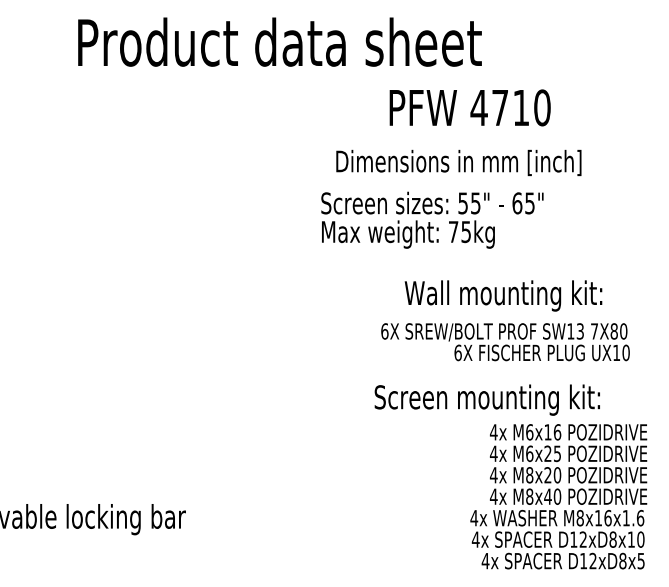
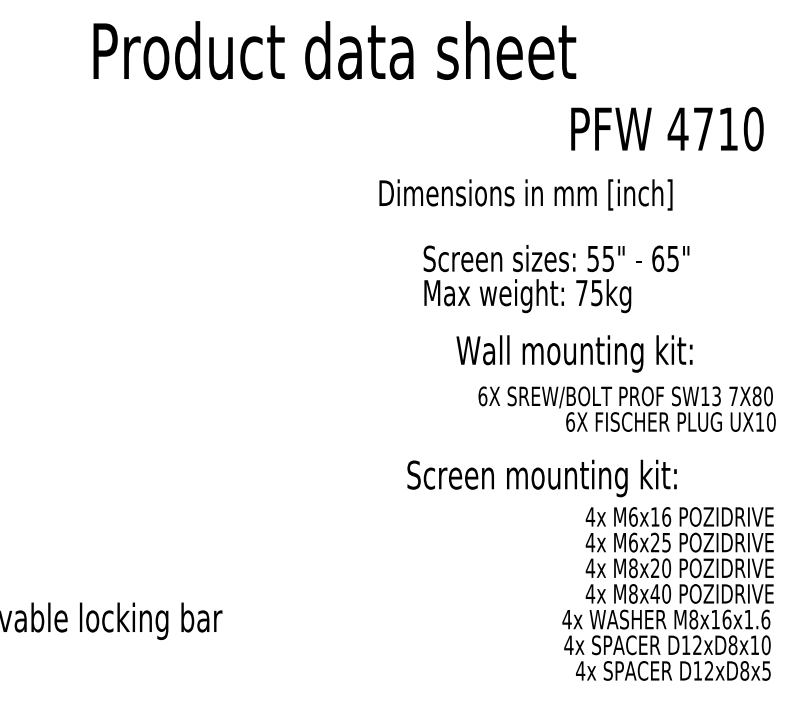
text: (469, 107) -> (666, 128), moved
text: (458, 162) -> (525, 194), moved
text: (432, 219) -> (556, 278), moved
text: (503, 295) -> (574, 353), moved
text: (505, 342) -> (627, 409), moved
text: (486, 399) -> (541, 477), moved

